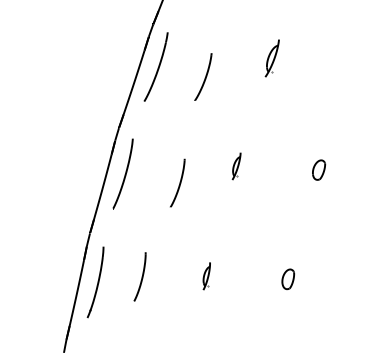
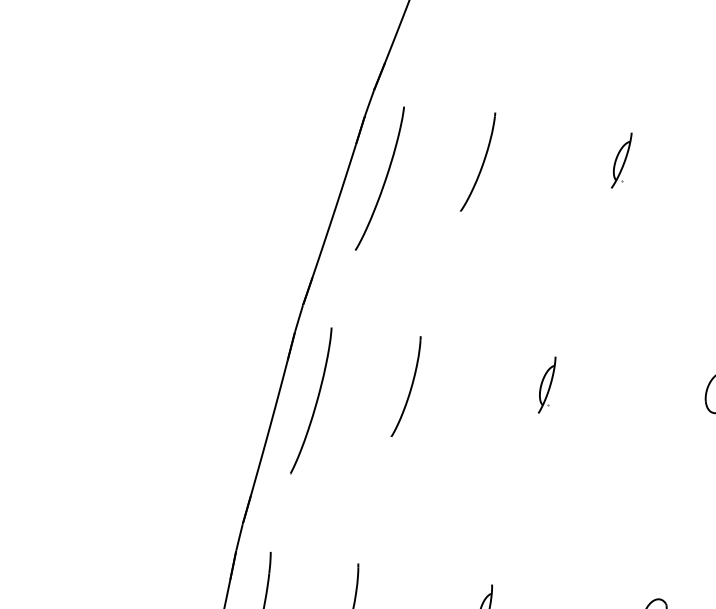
part: (272, 57) -> (621, 158), size x0.71
part: (203, 76) -> (478, 161), moved
part: (177, 182) -> (405, 385), moved

